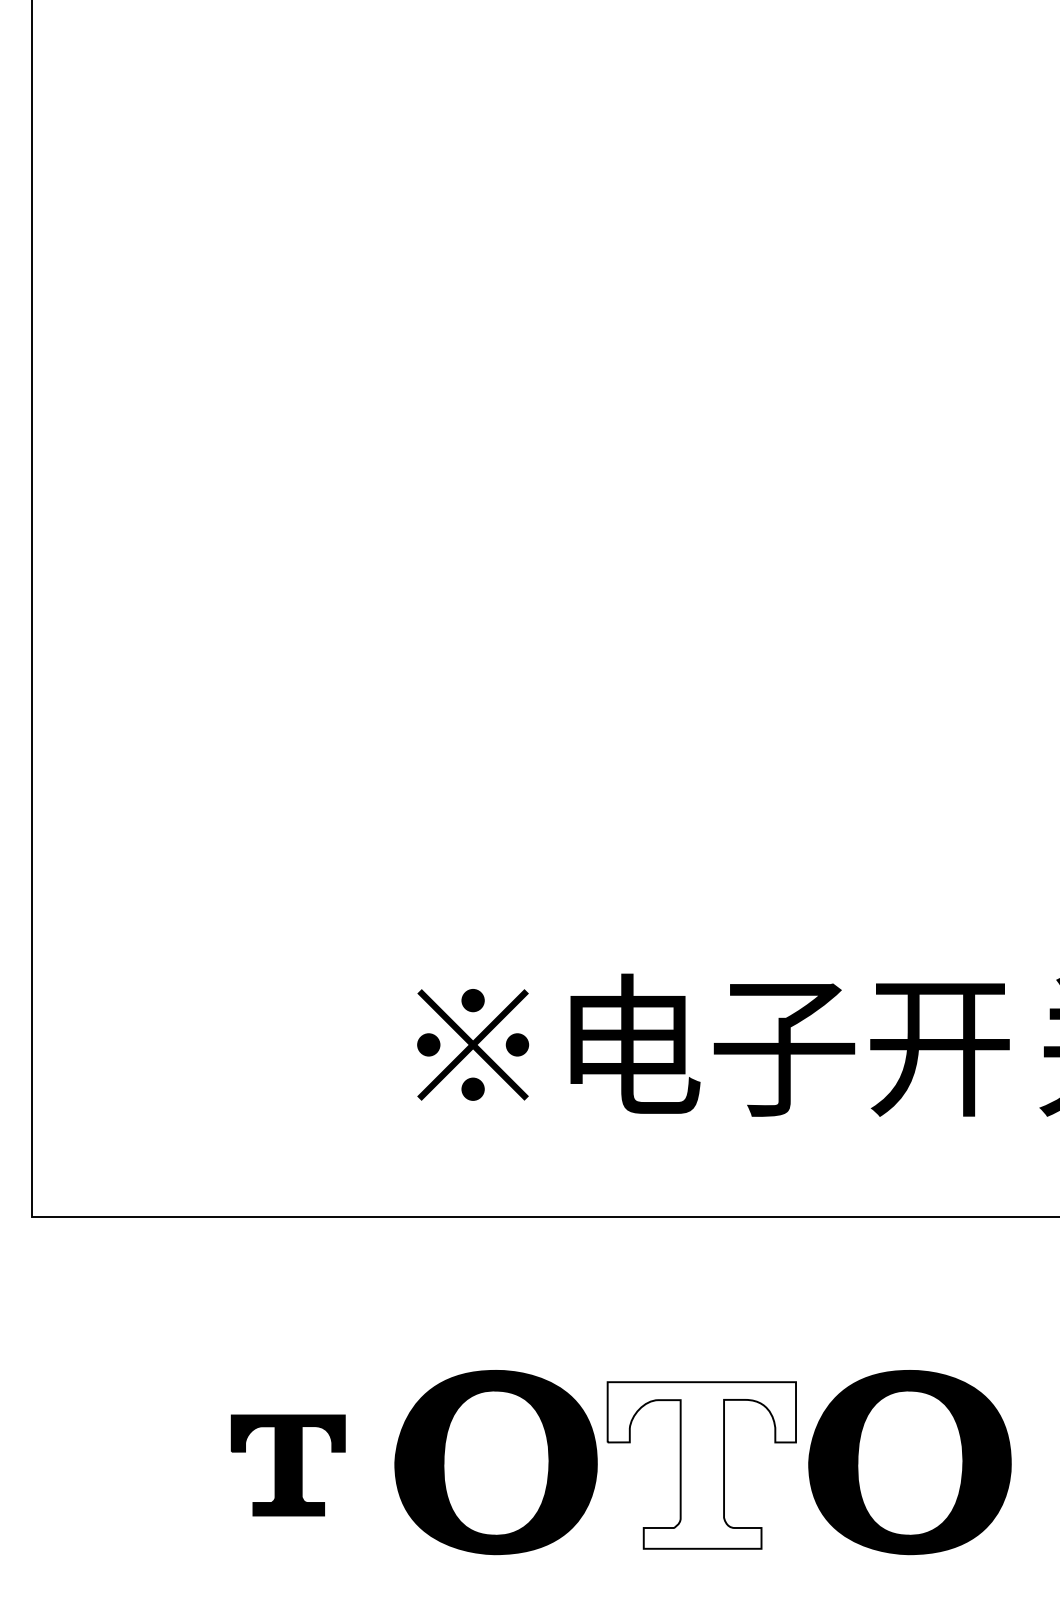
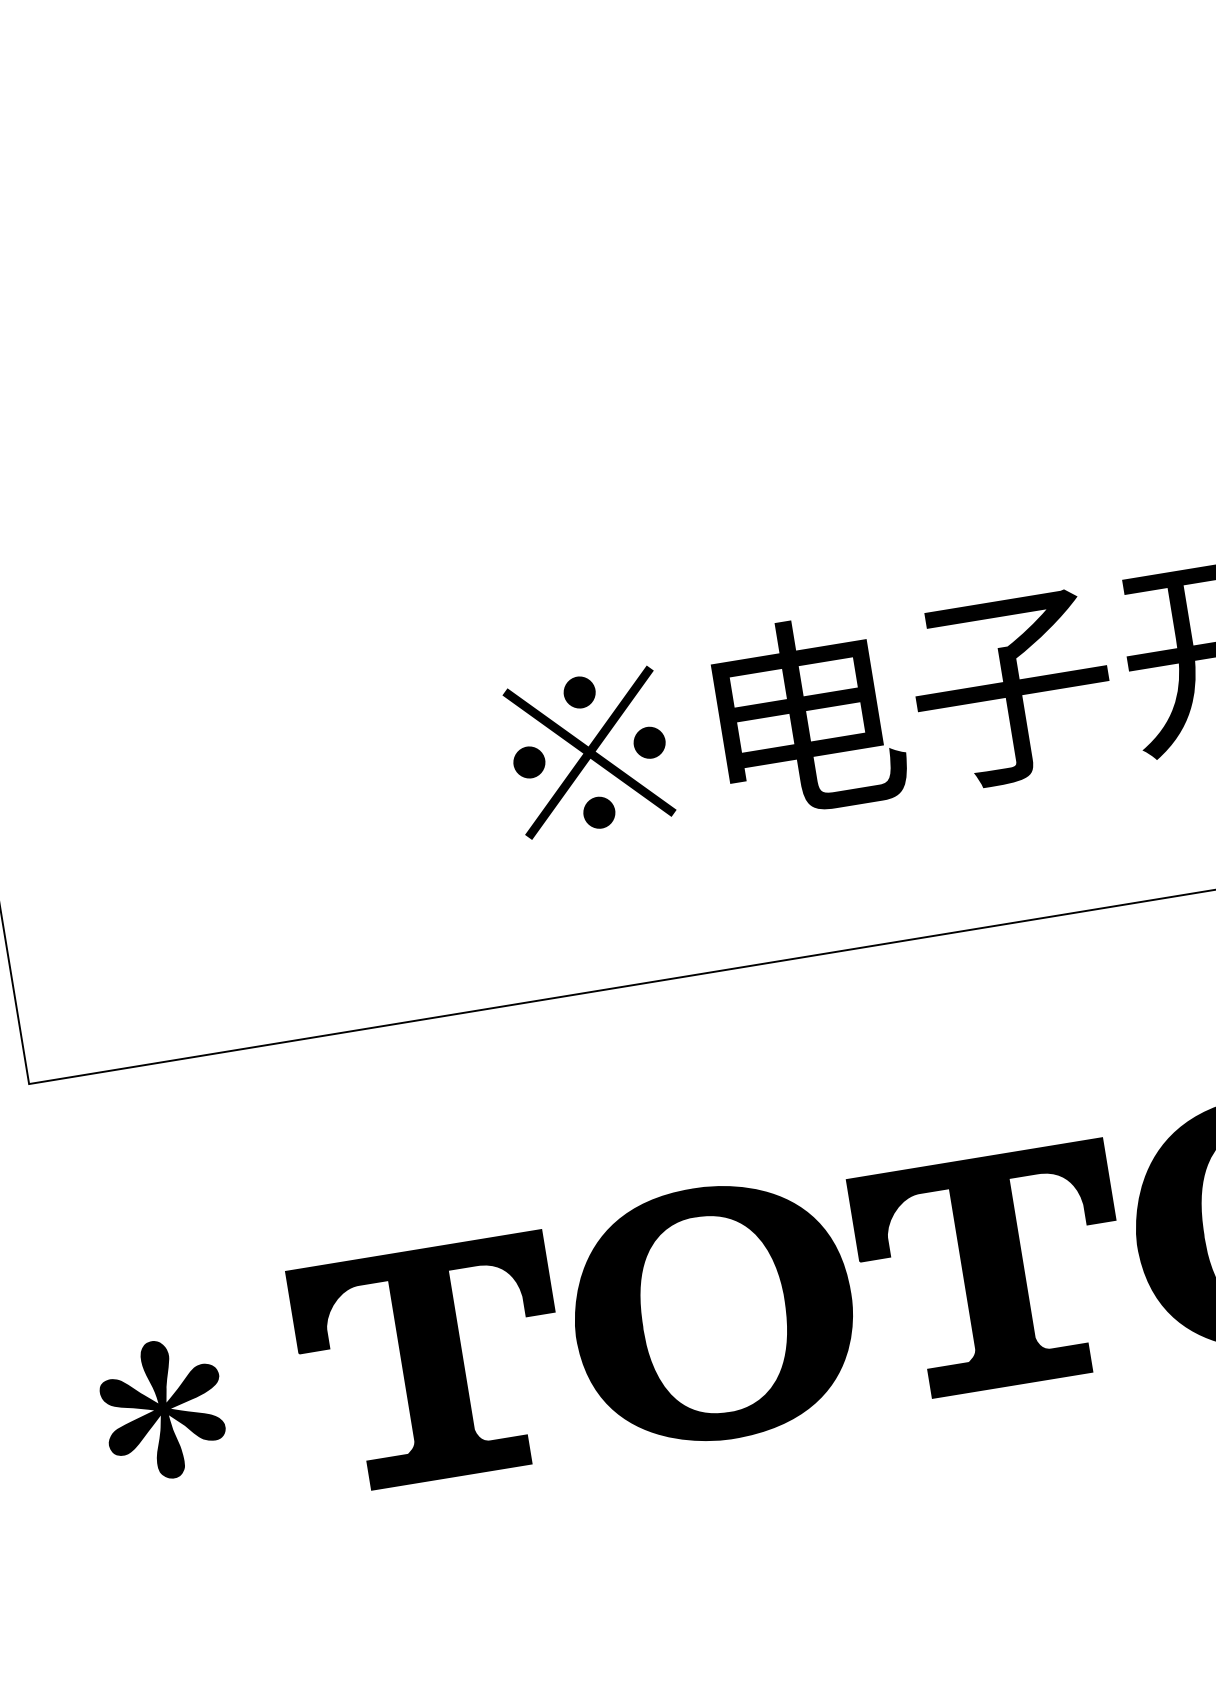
part: (288, 1465) -> (432, 1363), size x1.67
fill: (701, 1465) -> (992, 1272), added
part: (89, 1466) -> (163, 1409), added

